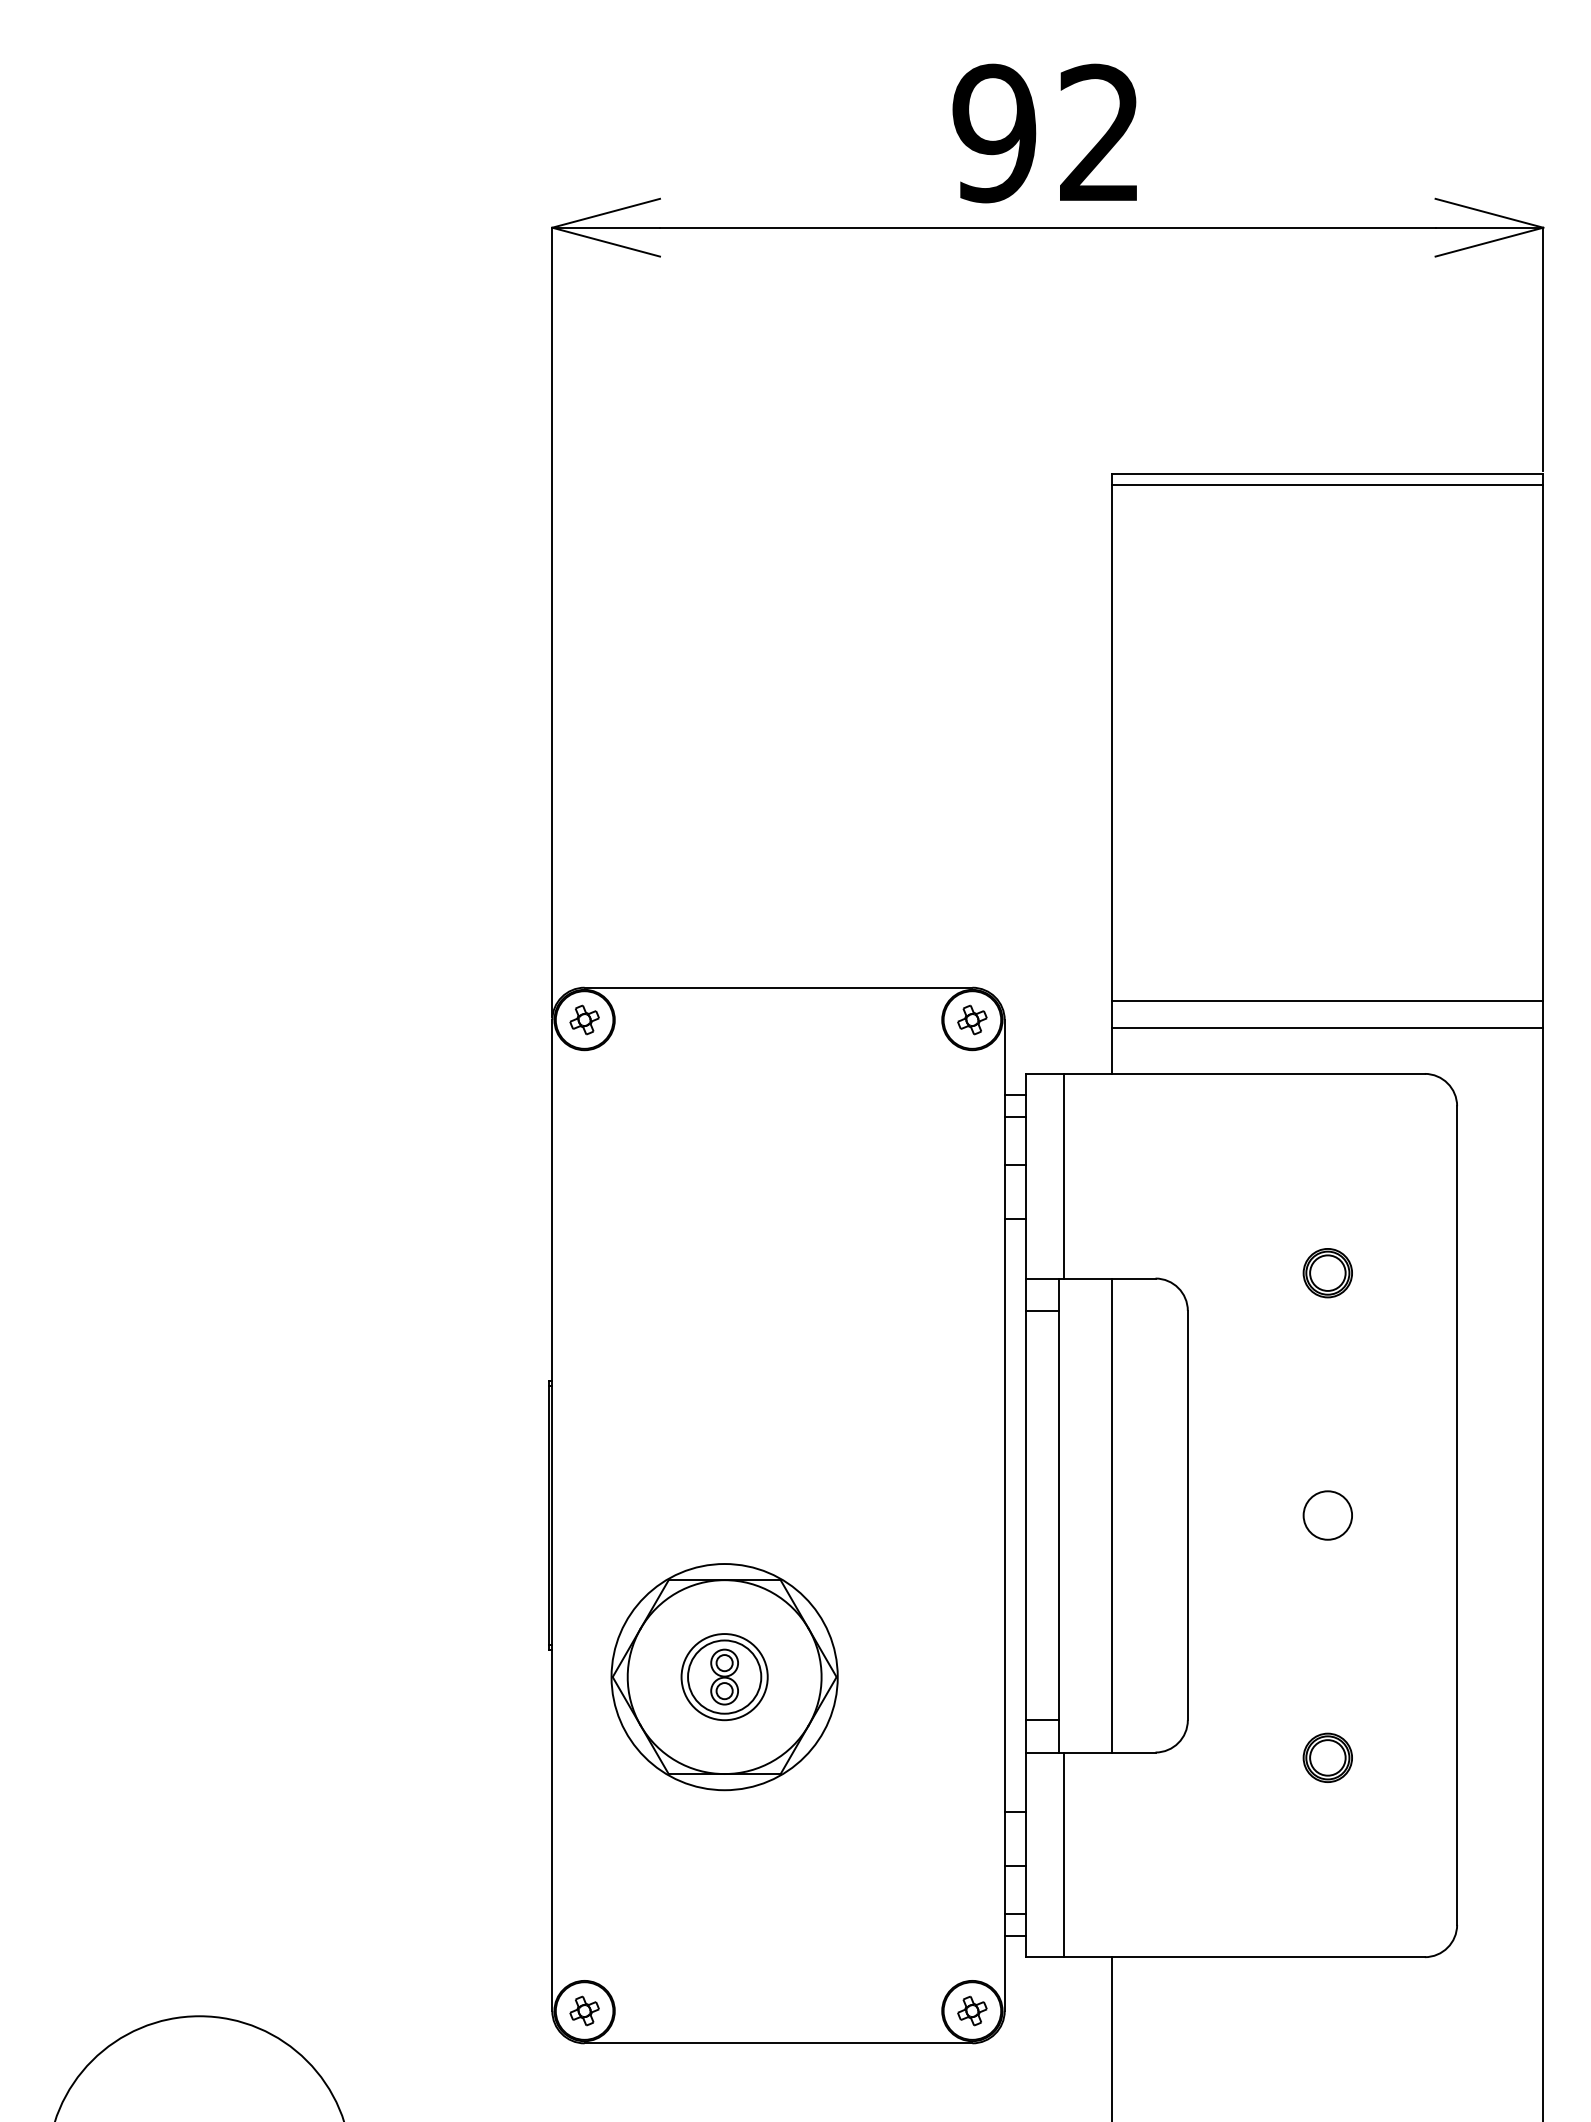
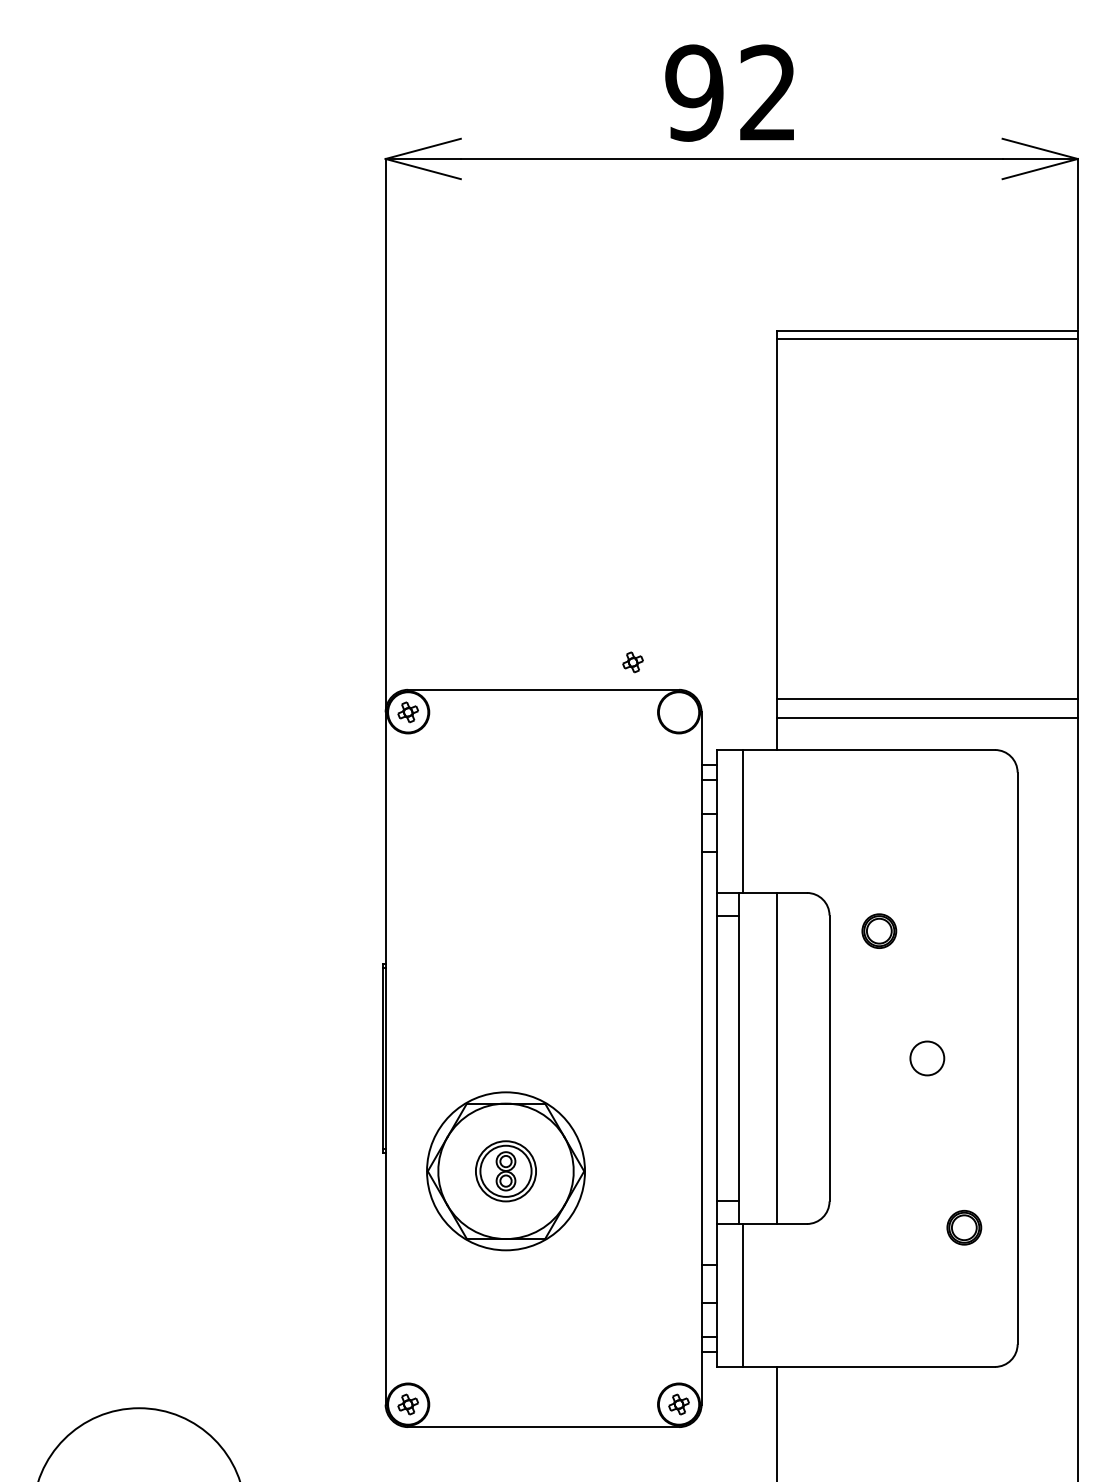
part: (971, 1020) -> (632, 662), moved
part: (1328, 1272) -> (879, 930), moved
part: (1328, 1757) -> (964, 1227), moved

